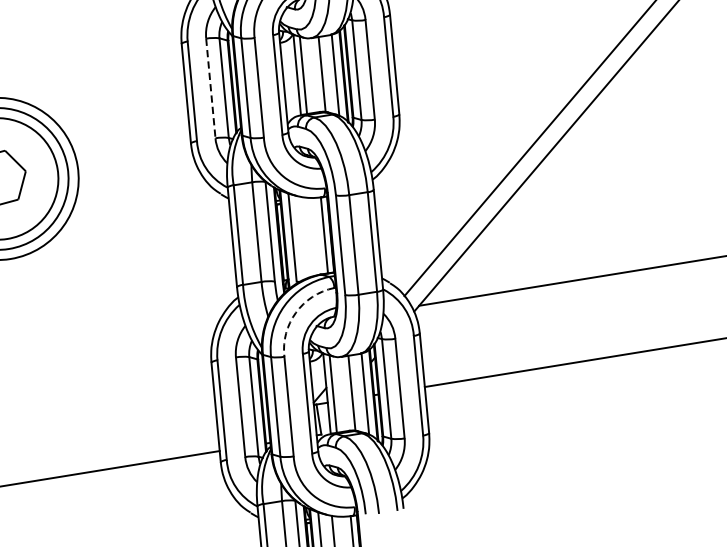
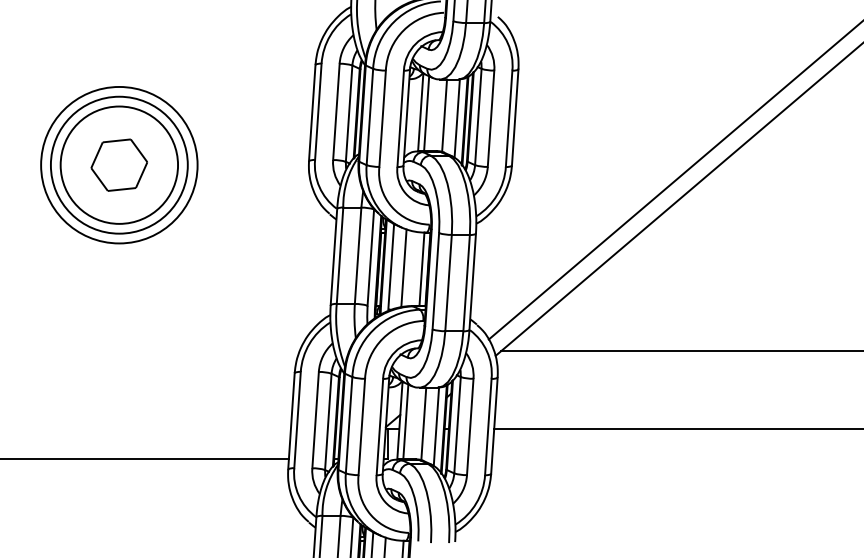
line: (211, 89) -> (336, 112), dashed -> solid
line: (305, 237) -> (403, 268), added
arc: (295, 312) -> (382, 338), dashed -> solid

